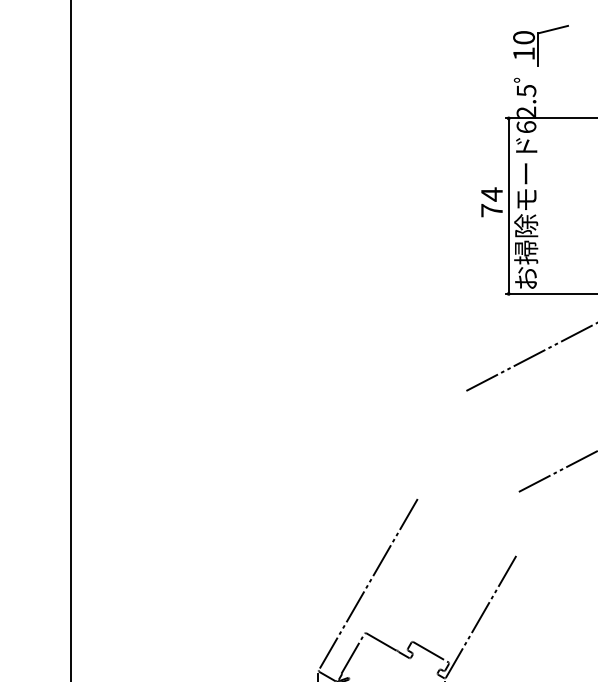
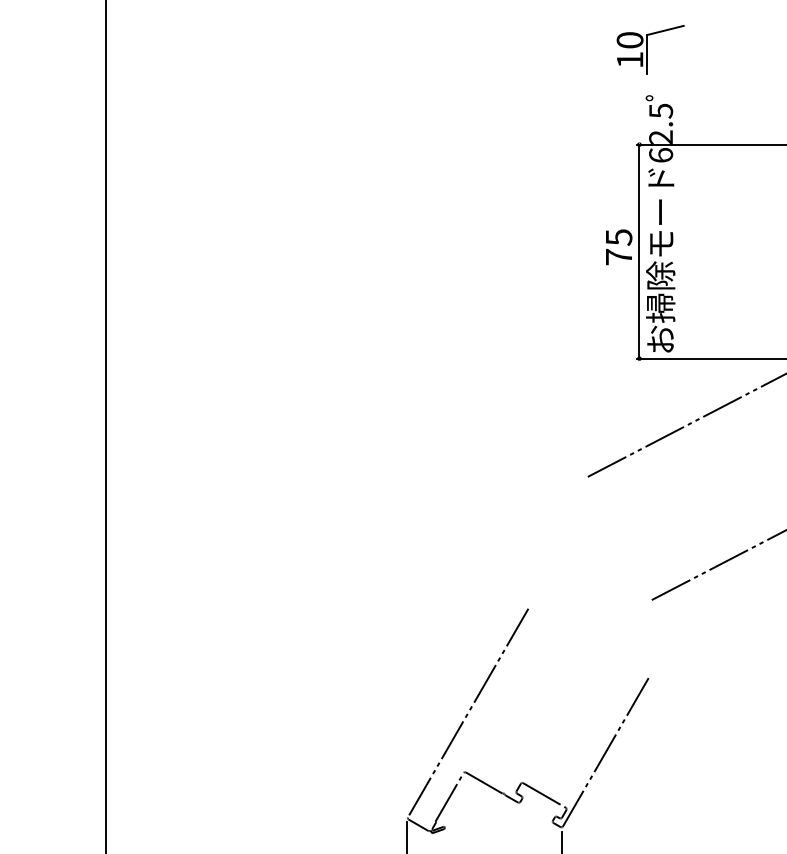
part: (540, 45) -> (650, 49), moved
text: (492, 194) -> (619, 237), 74 -> 75

